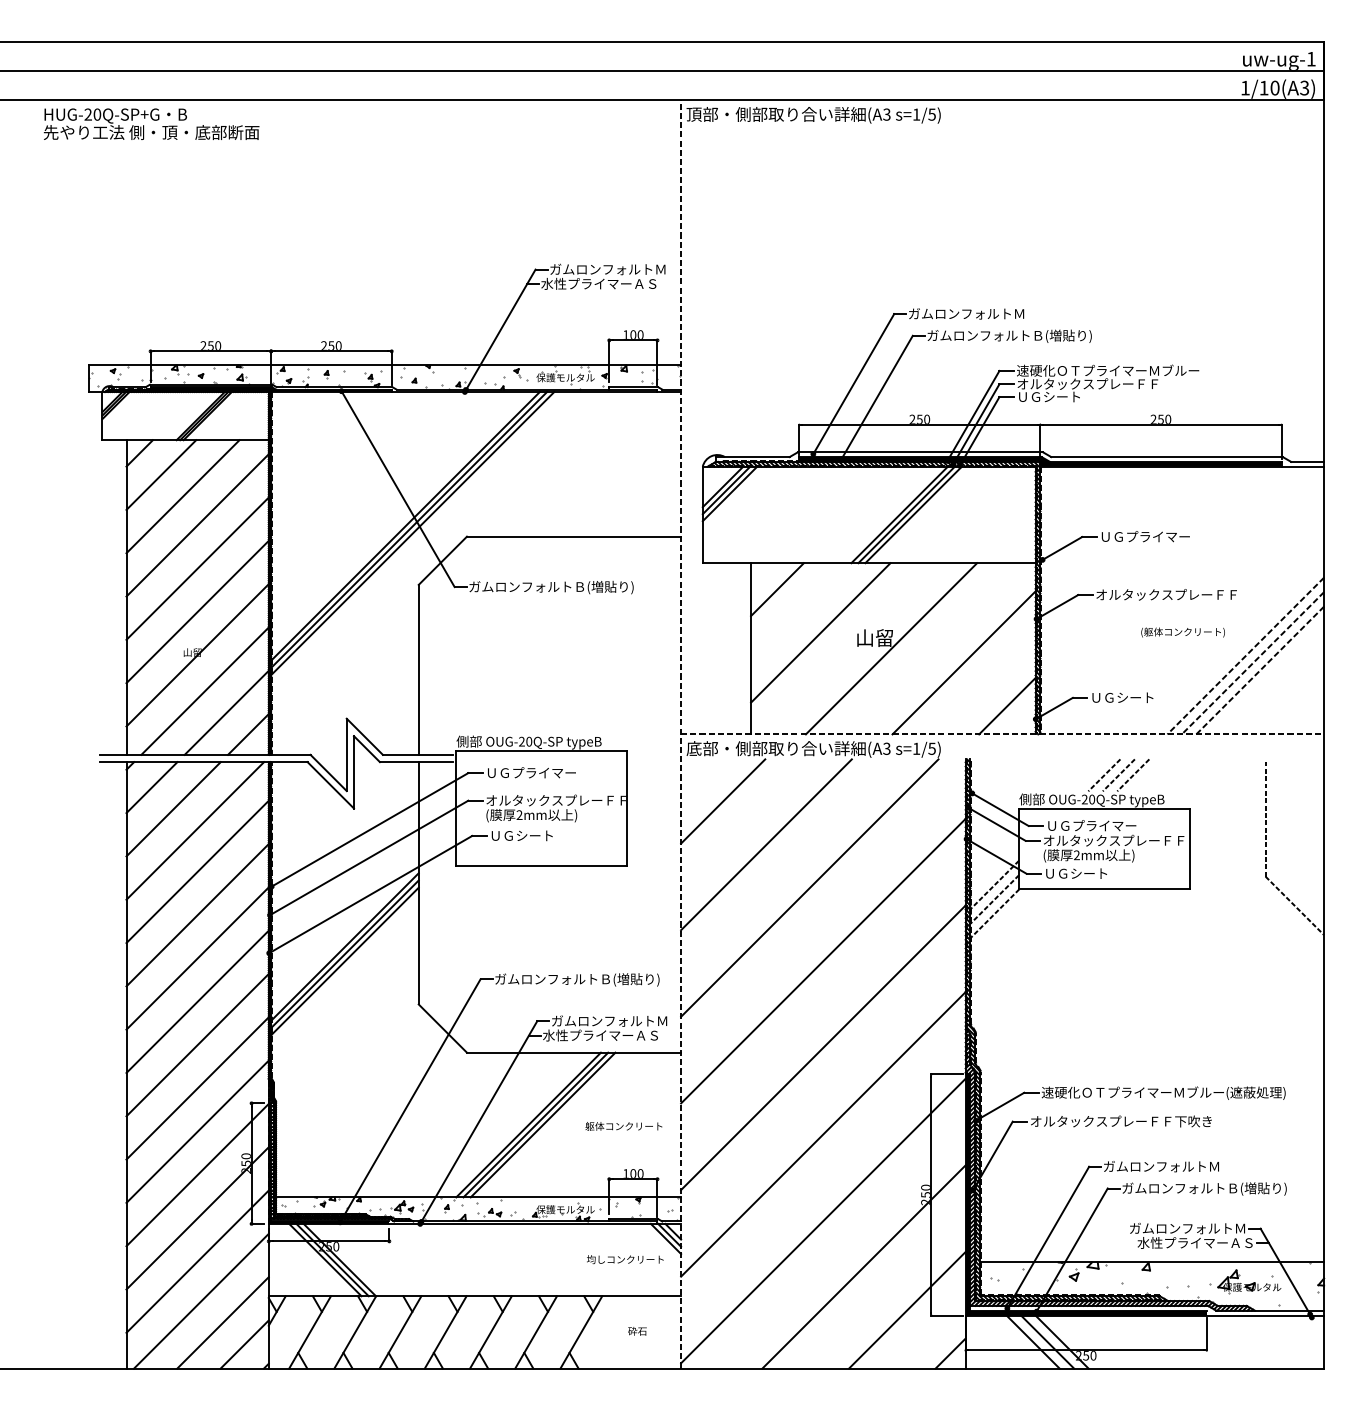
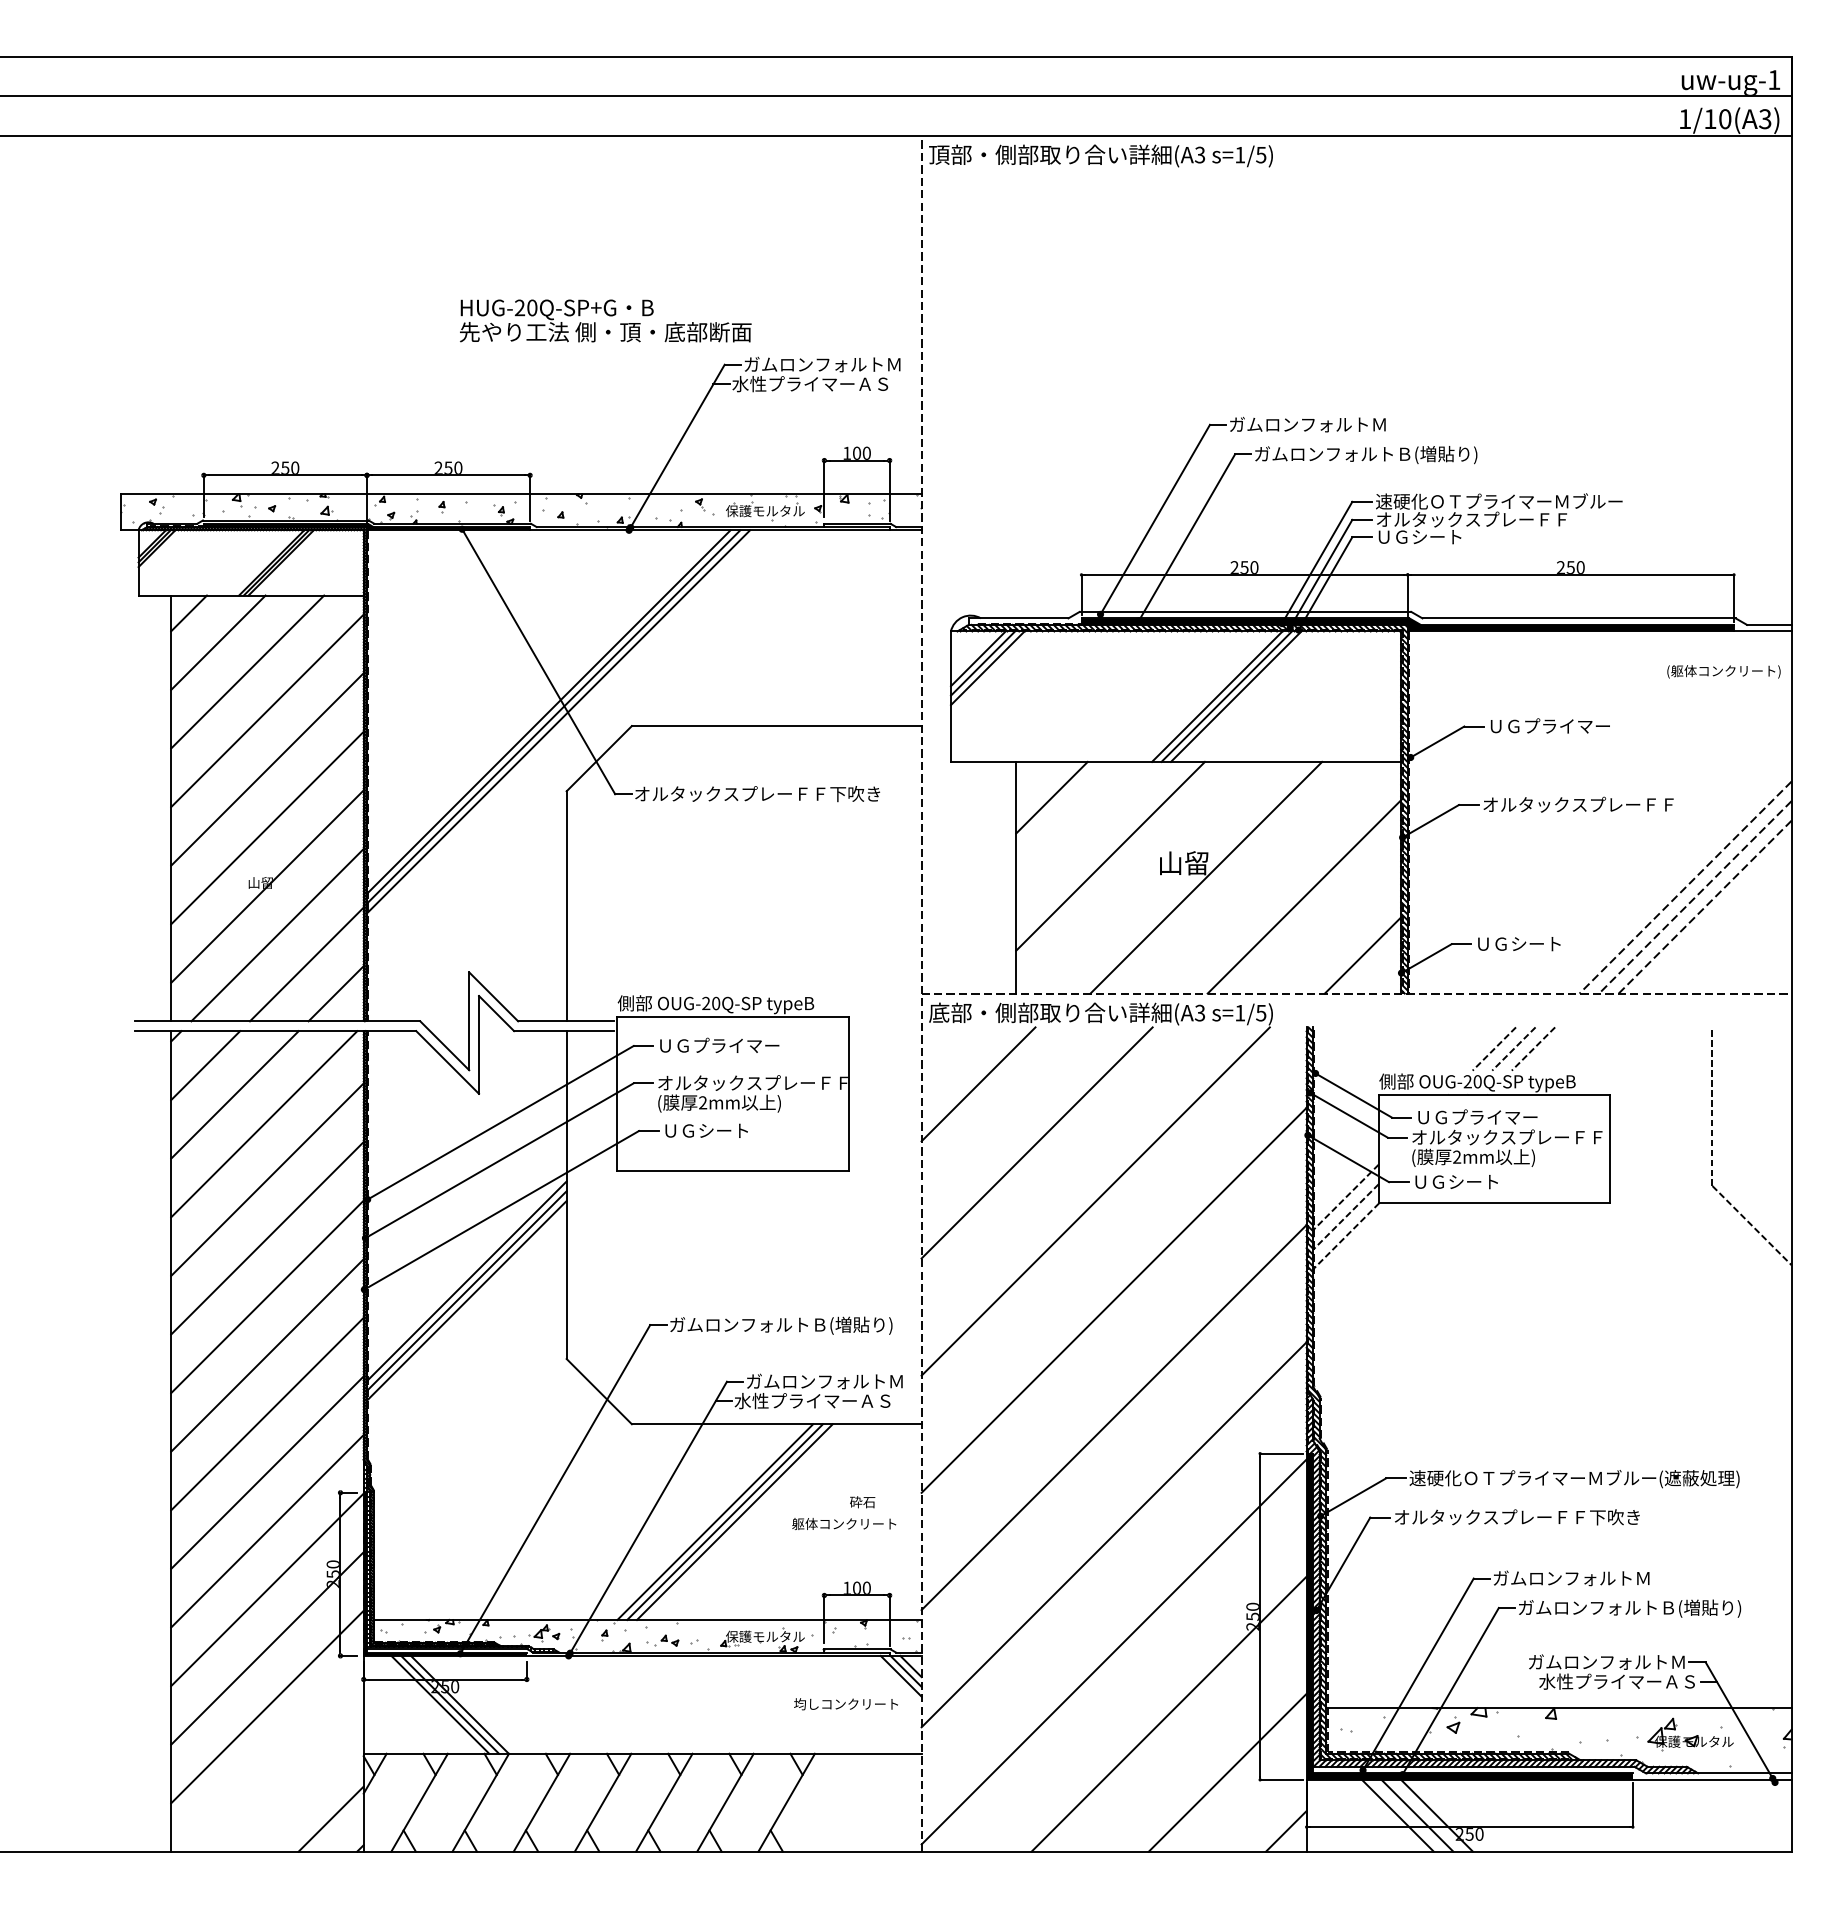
text: (151, 123) -> (605, 319), moved
text: (559, 587) -> (757, 794), ガムロンフォルトＢ(増貼り) -> オルタックスプレーＦＦ下吹き
text: (1182, 632) -> (1723, 671), moved
line: (200, 1300) -> (271, 1759), removed
line: (222, 1322) -> (301, 1789), removed
text: (637, 1331) -> (862, 1502), moved

